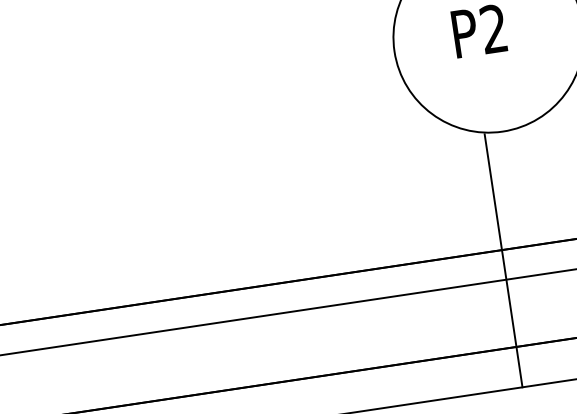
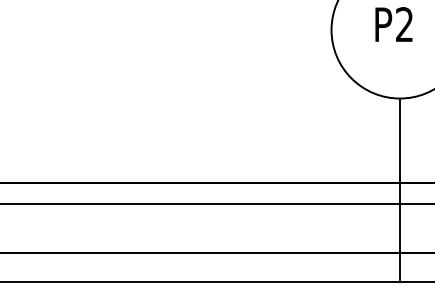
line: (503, 260) -> (399, 190), moved

